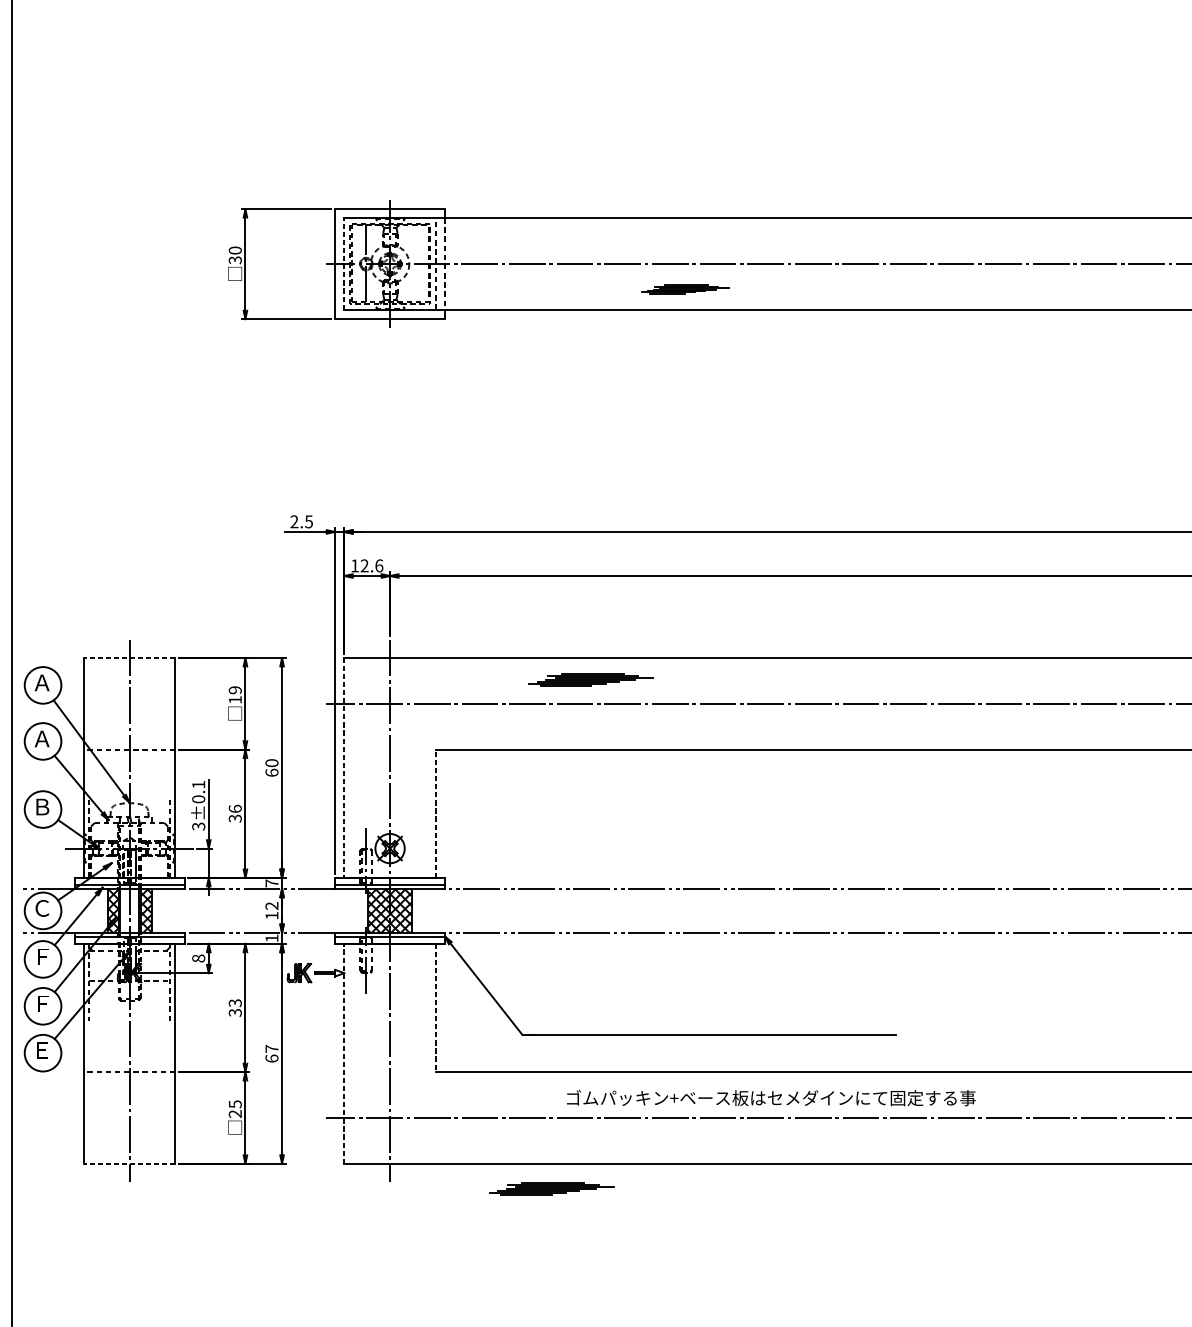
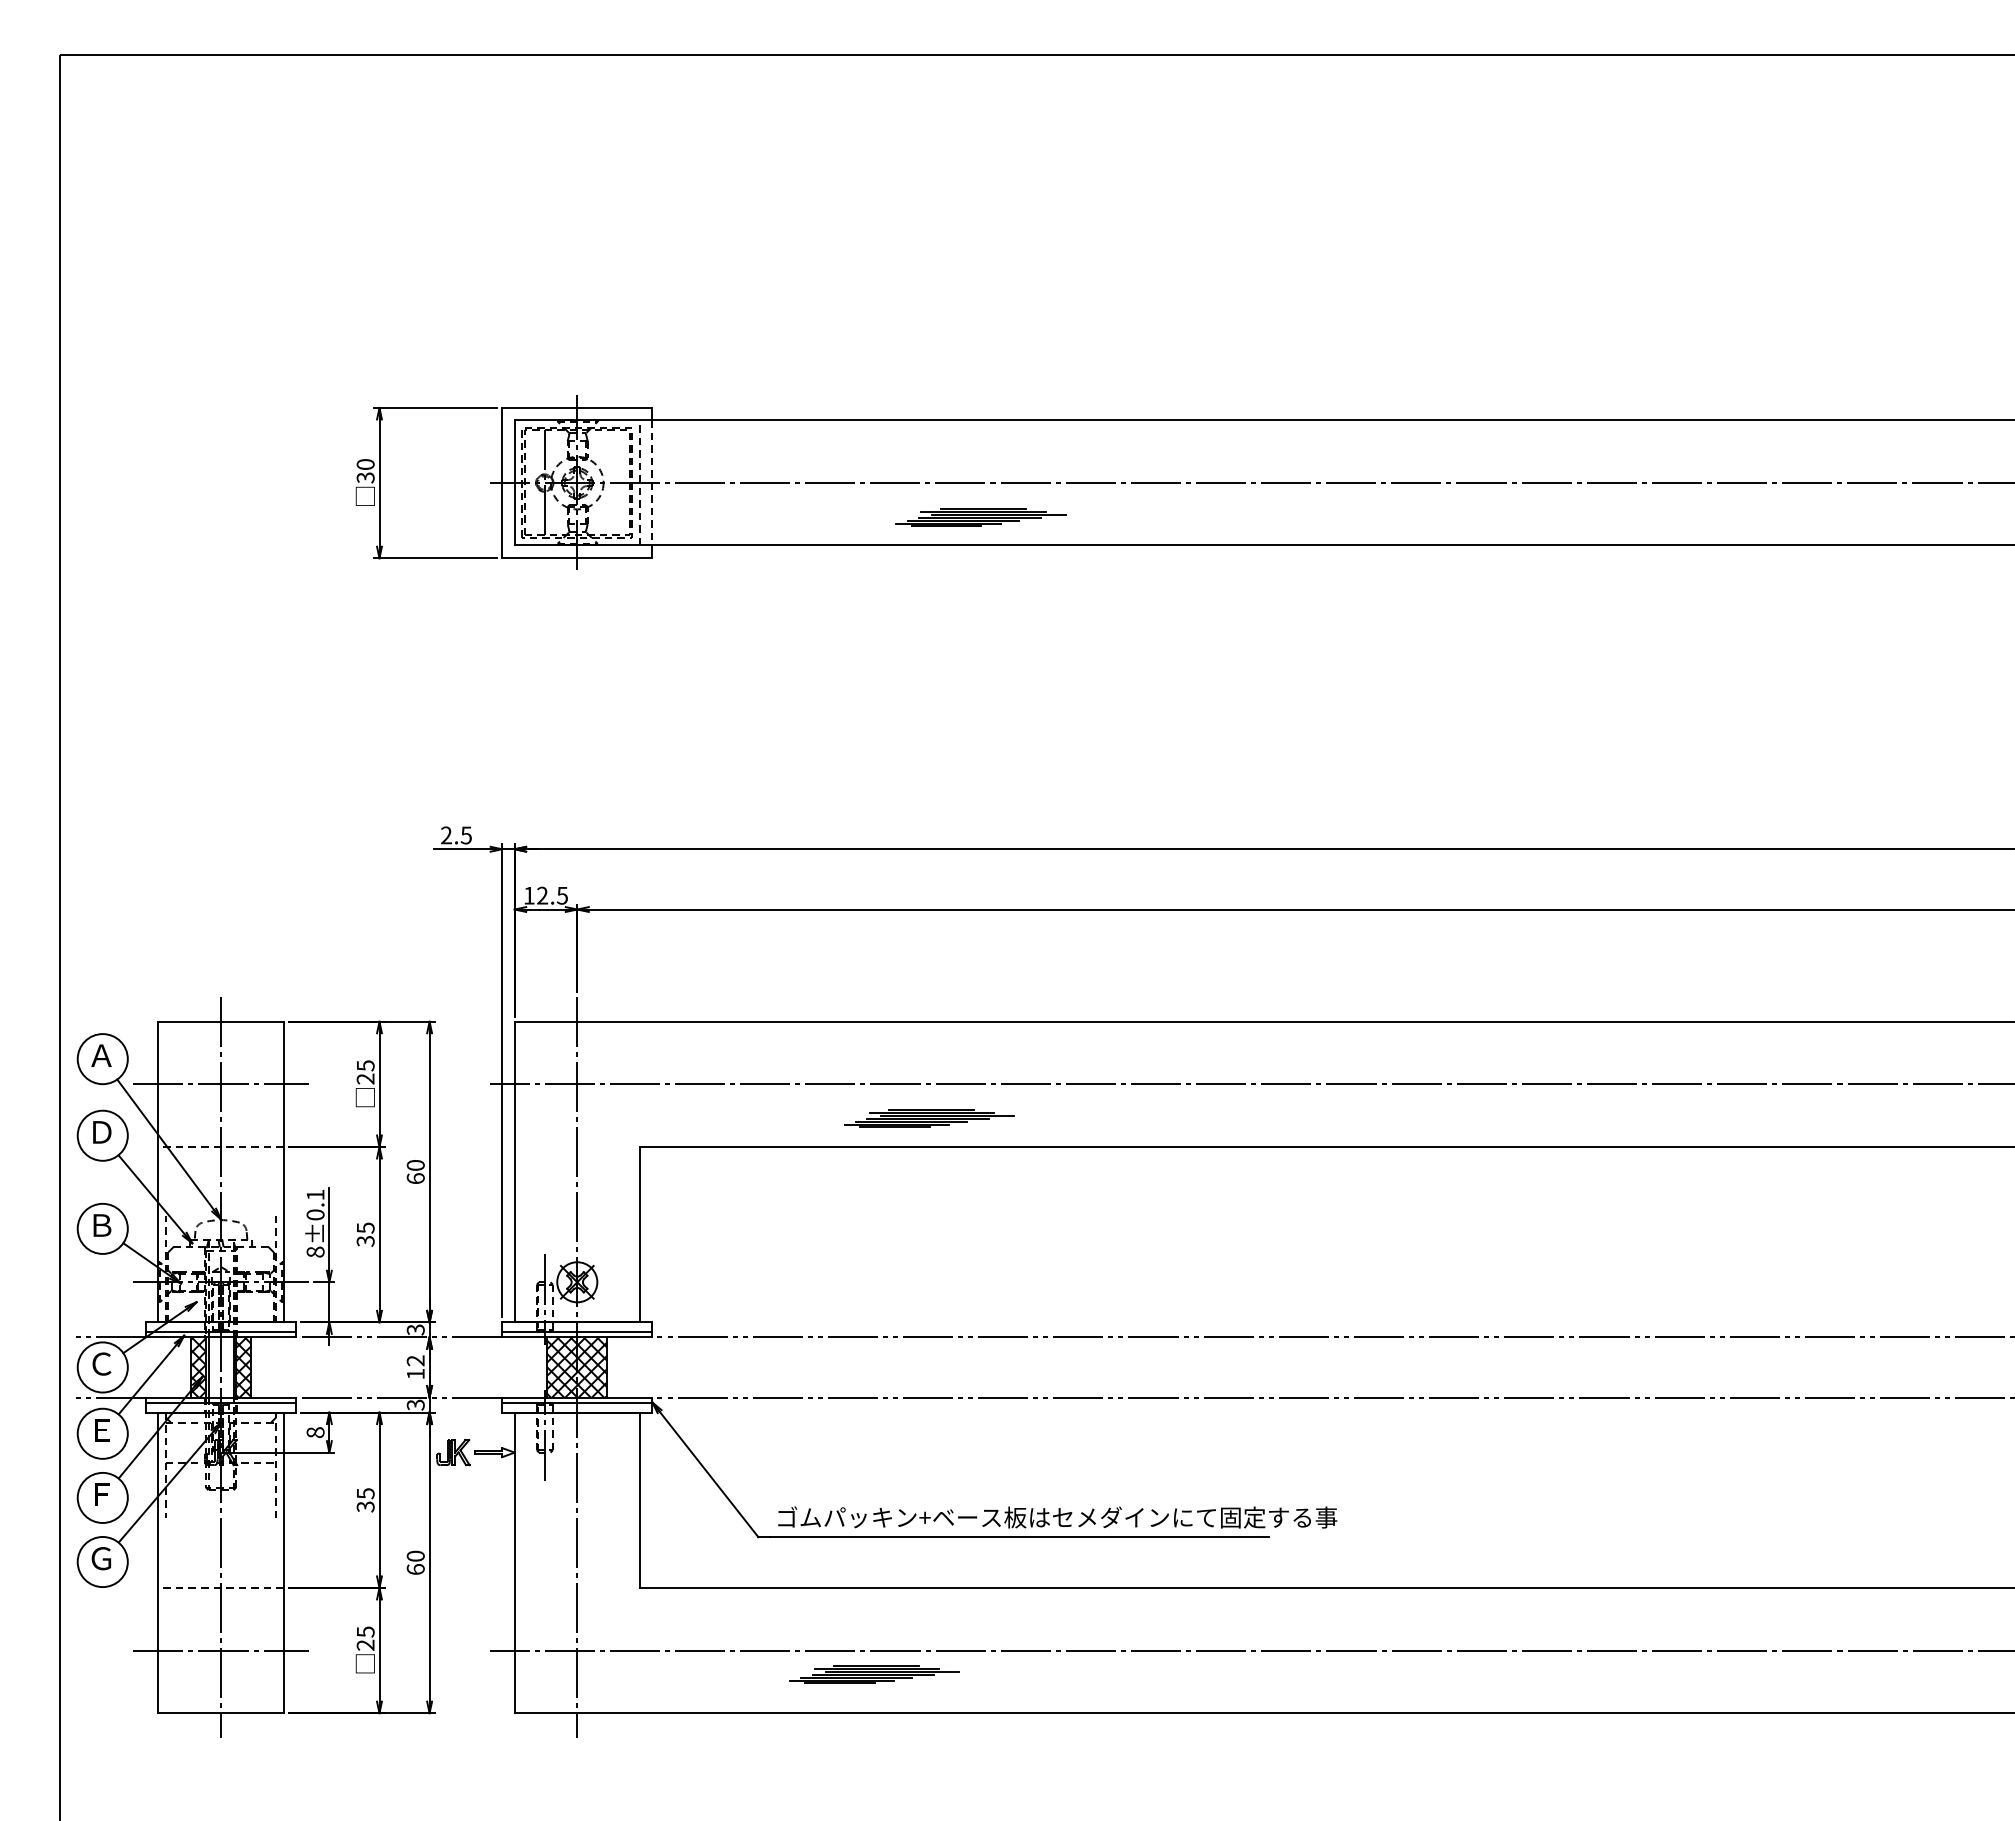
line: (344, 263) -> (514, 482), dashed -> solid
part: (684, 289) -> (980, 517), size x1.43
text: (379, 565) -> (562, 895), 12.6 -> 12.5
line: (129, 657) -> (221, 1021), dashed -> solid
part: (591, 679) -> (929, 1118), moved
text: (235, 695) -> (365, 1072), 19 -> 25
line: (129, 703) -> (220, 1084), added
text: (42, 739) -> (101, 1132), Ａ -> Ｄ
line: (344, 768) -> (514, 1172), dashed -> solid
text: (235, 808) -> (365, 1227), 36 -> 35
line: (435, 813) -> (639, 1234), dashed -> solid
text: (198, 826) -> (315, 1251), 3±0.1 -> 8±0.1
text: (271, 883) -> (415, 1329), 7 -> 3
text: (271, 937) -> (415, 1404), 1 -> 3
text: (43, 960) -> (103, 1435), Ｆ -> Ｅ
text: (235, 1003) -> (365, 1493), 33 -> 35
line: (435, 1008) -> (639, 1500), dashed -> solid
text: (271, 1048) -> (415, 1555), 67 -> 60
text: (42, 1050) -> (101, 1558), Ｅ -> Ｇ
line: (344, 1053) -> (514, 1562), dashed -> solid
text: (771, 1098) -> (1057, 1517), moved
line: (129, 1117) -> (220, 1650), added
line: (129, 1163) -> (221, 1713), dashed -> solid
part: (551, 1188) -> (874, 1674), moved

